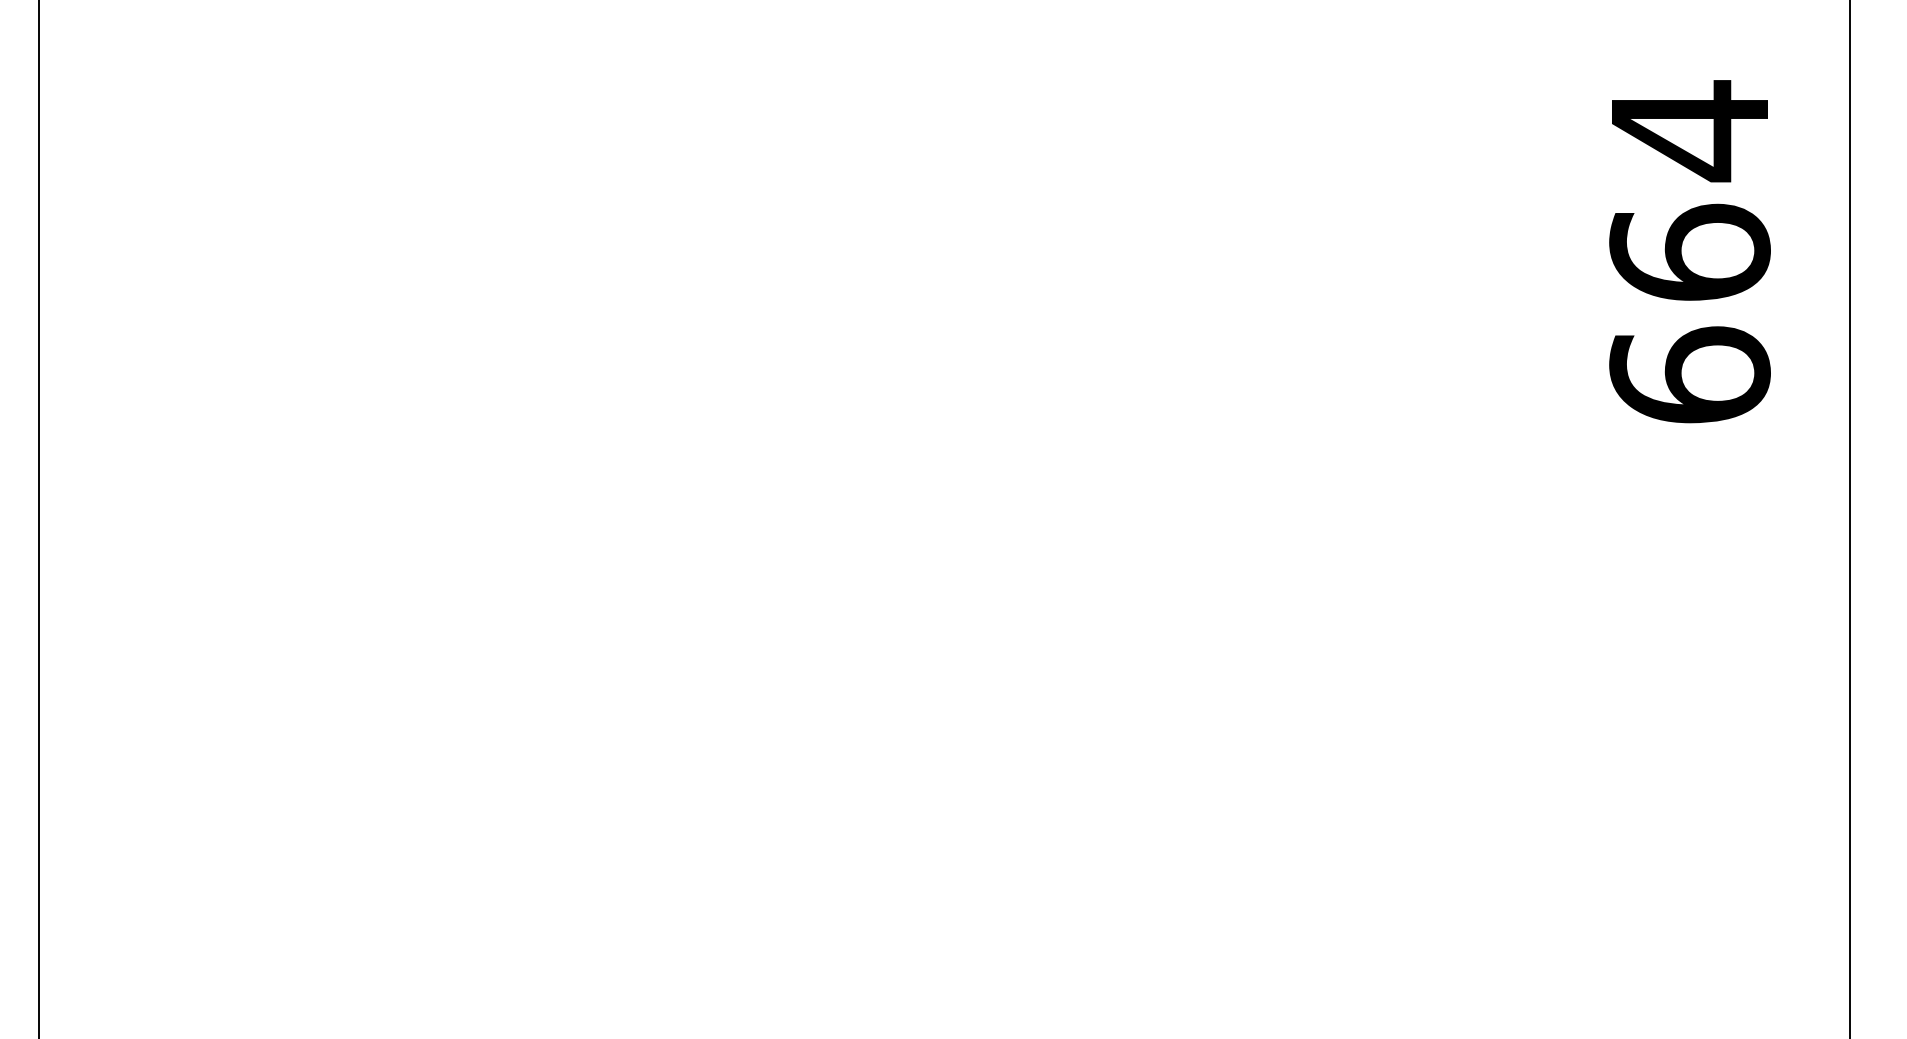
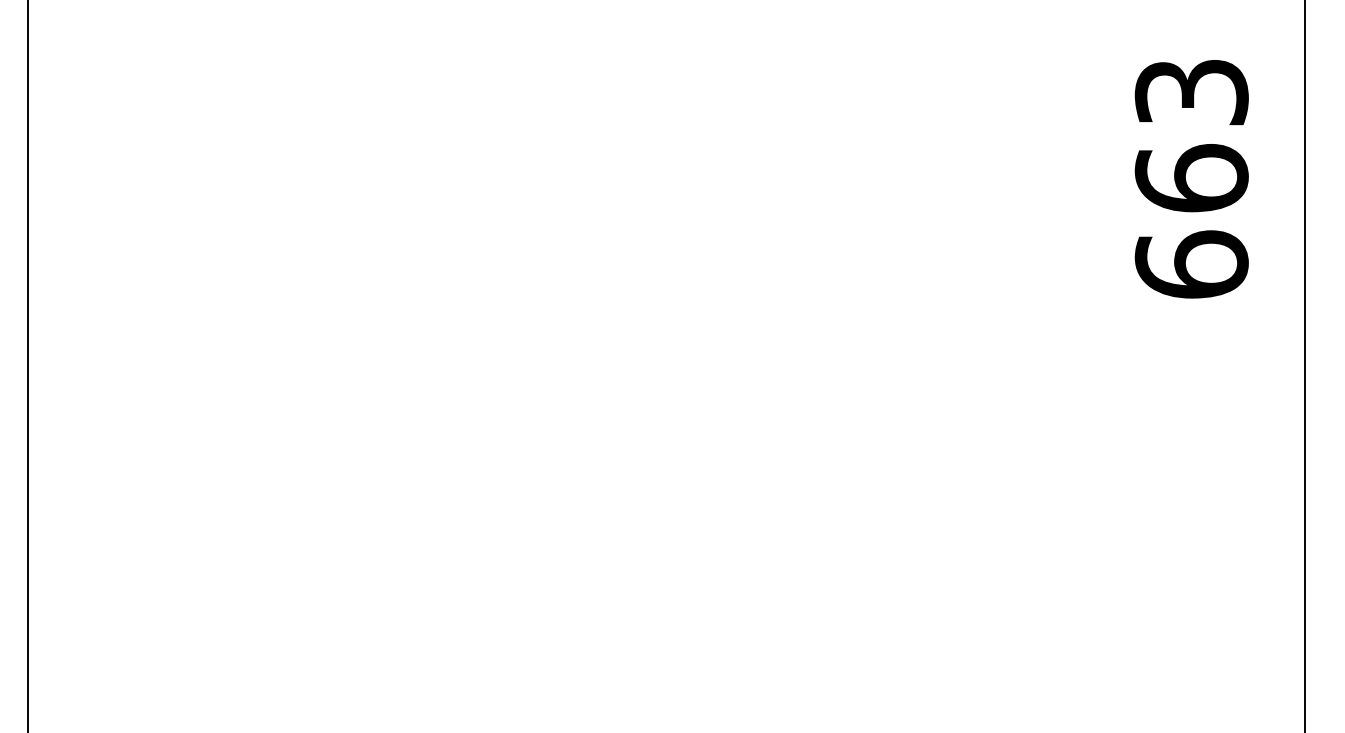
text: (1689, 131) -> (1191, 92), 664 -> 663

